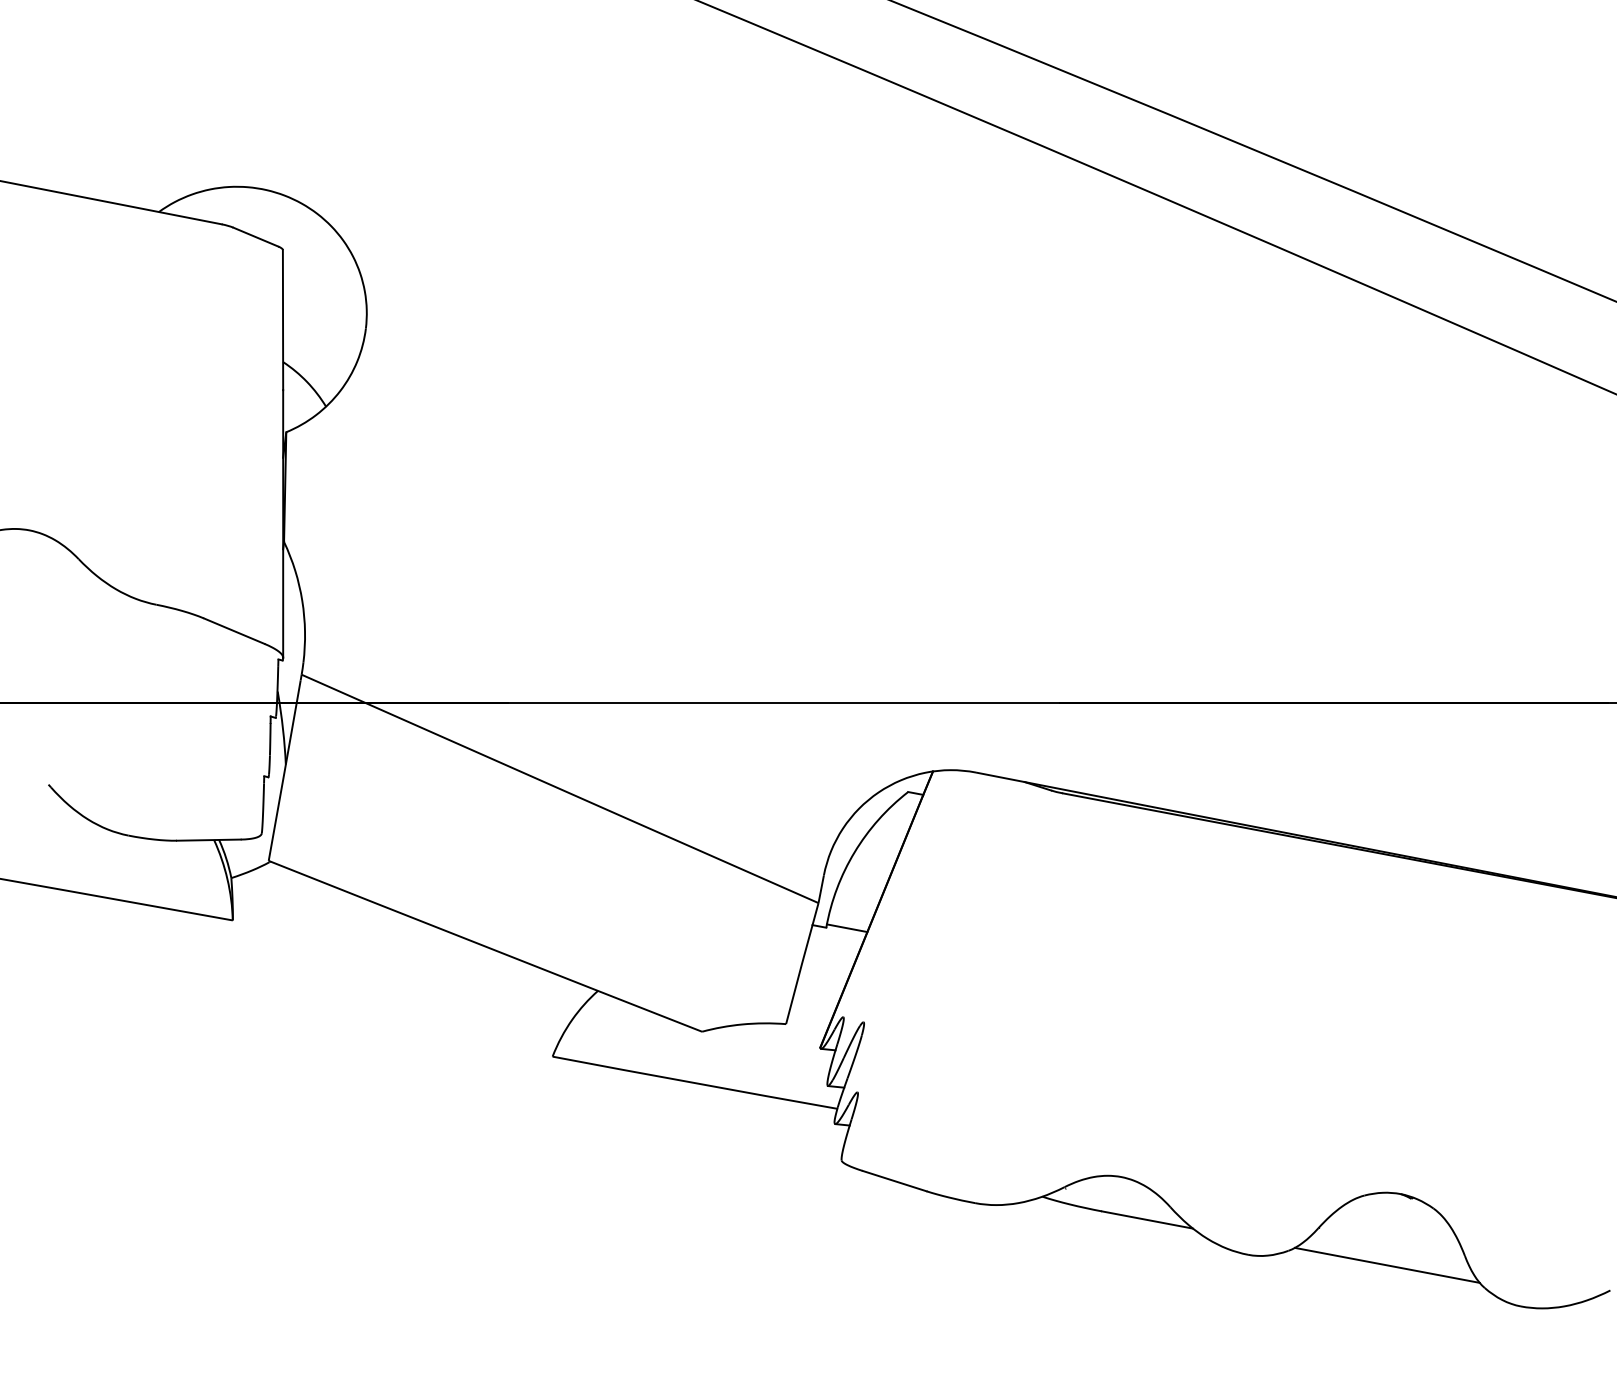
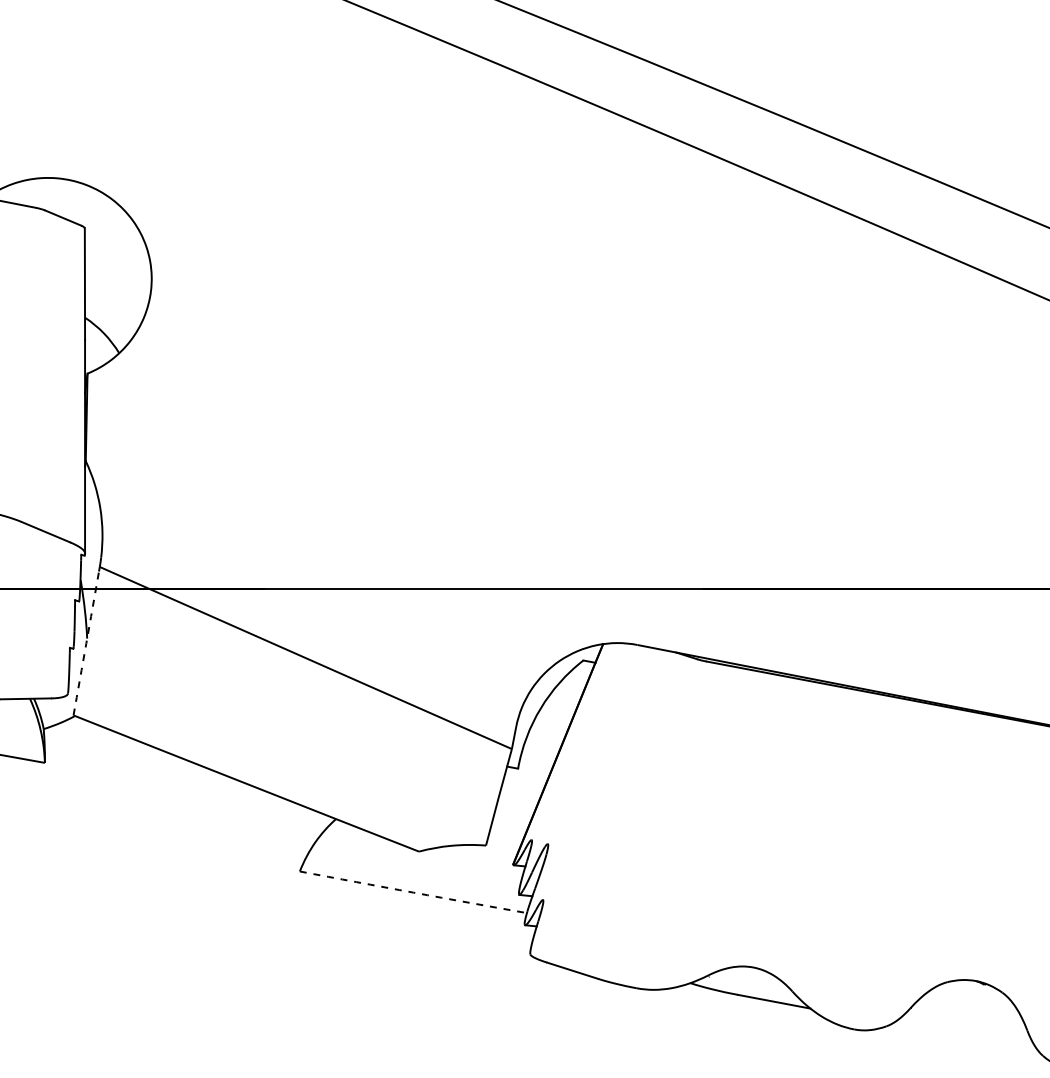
arc: (284, 770) -> (86, 643), solid -> dashed
line: (846, 928) -> (534, 769), removed
arc: (694, 1083) -> (413, 892), solid -> dashed
line: (1386, 1264) -> (964, 1037), removed

